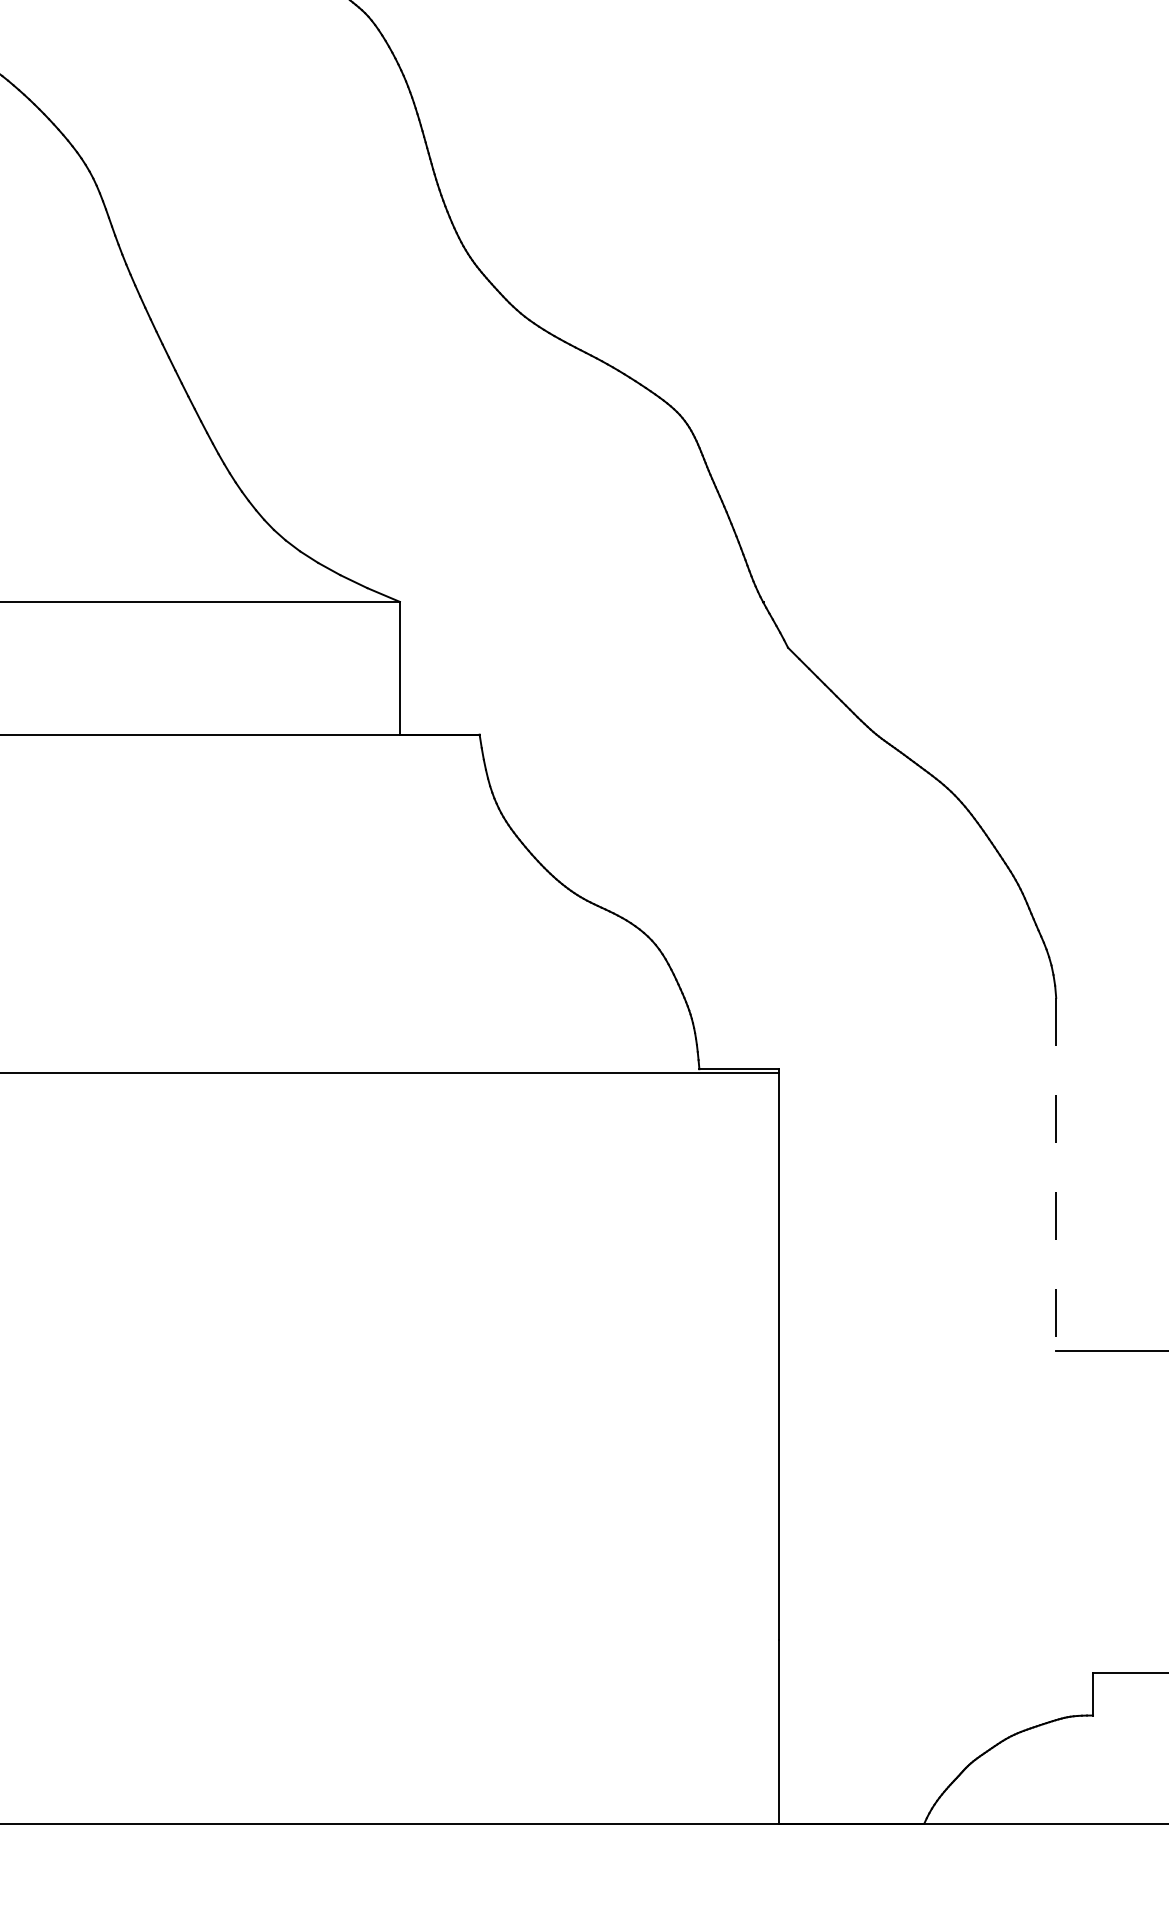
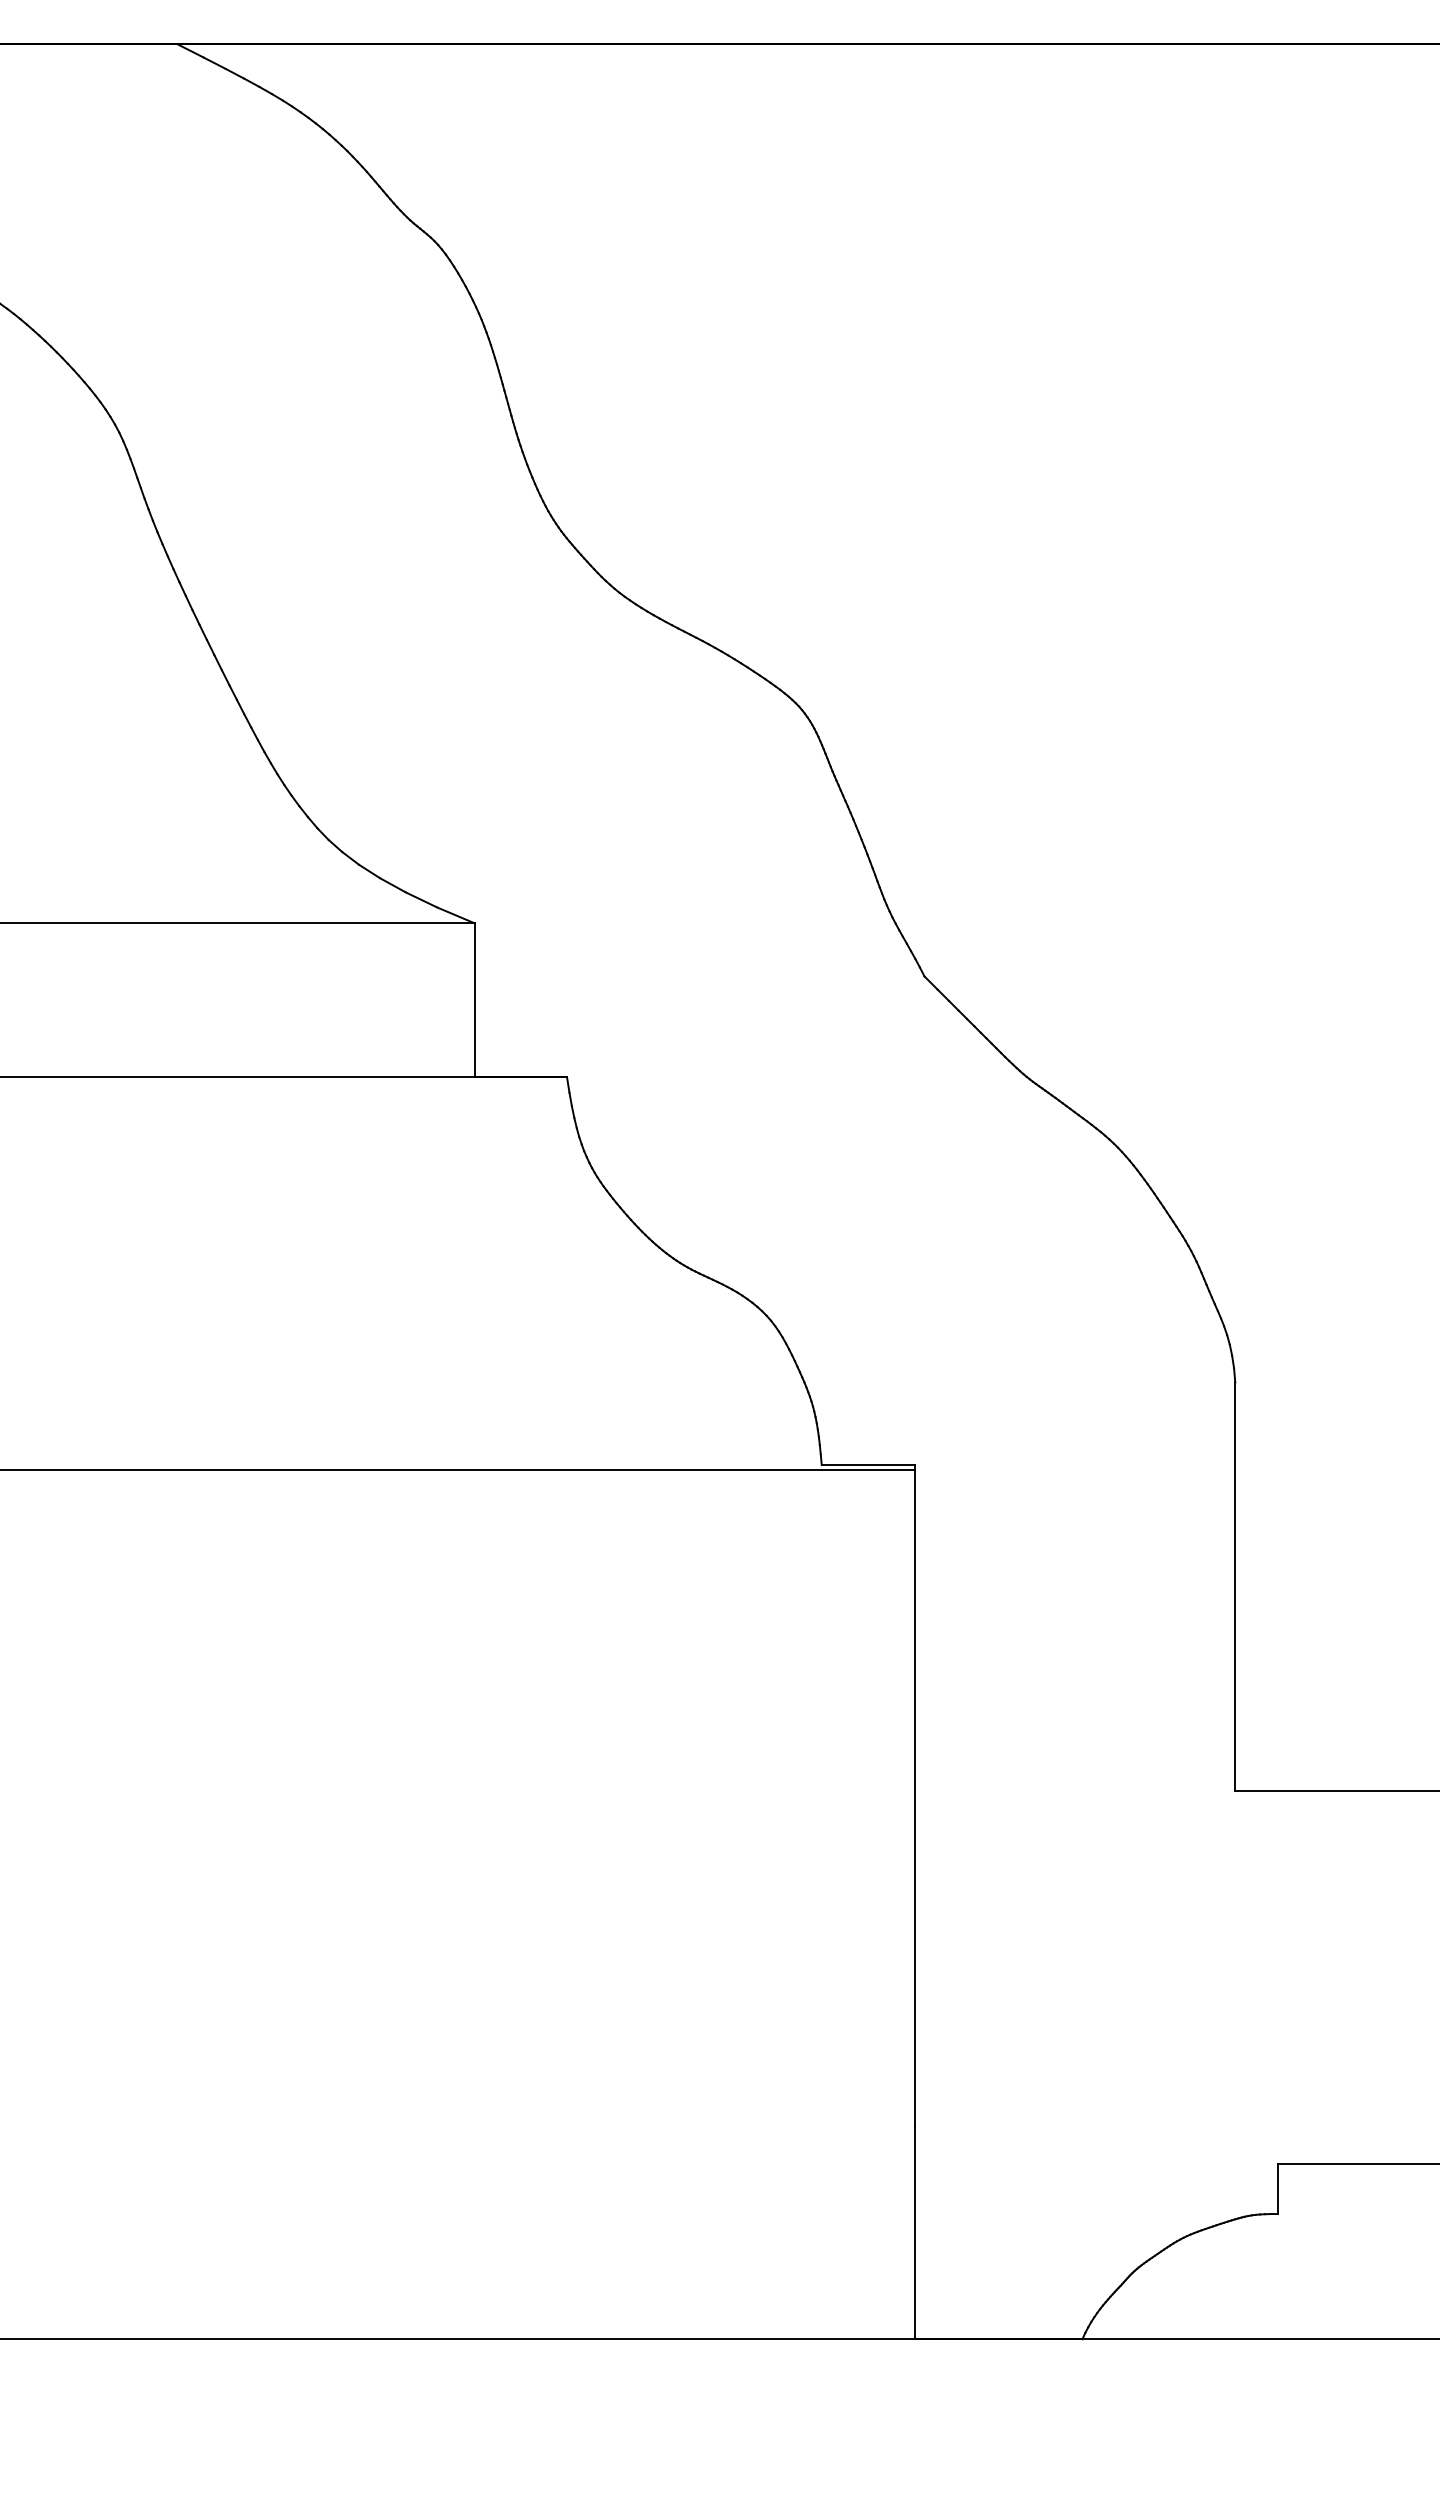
line: (1056, 1174) -> (1235, 1587), dashed -> solid

